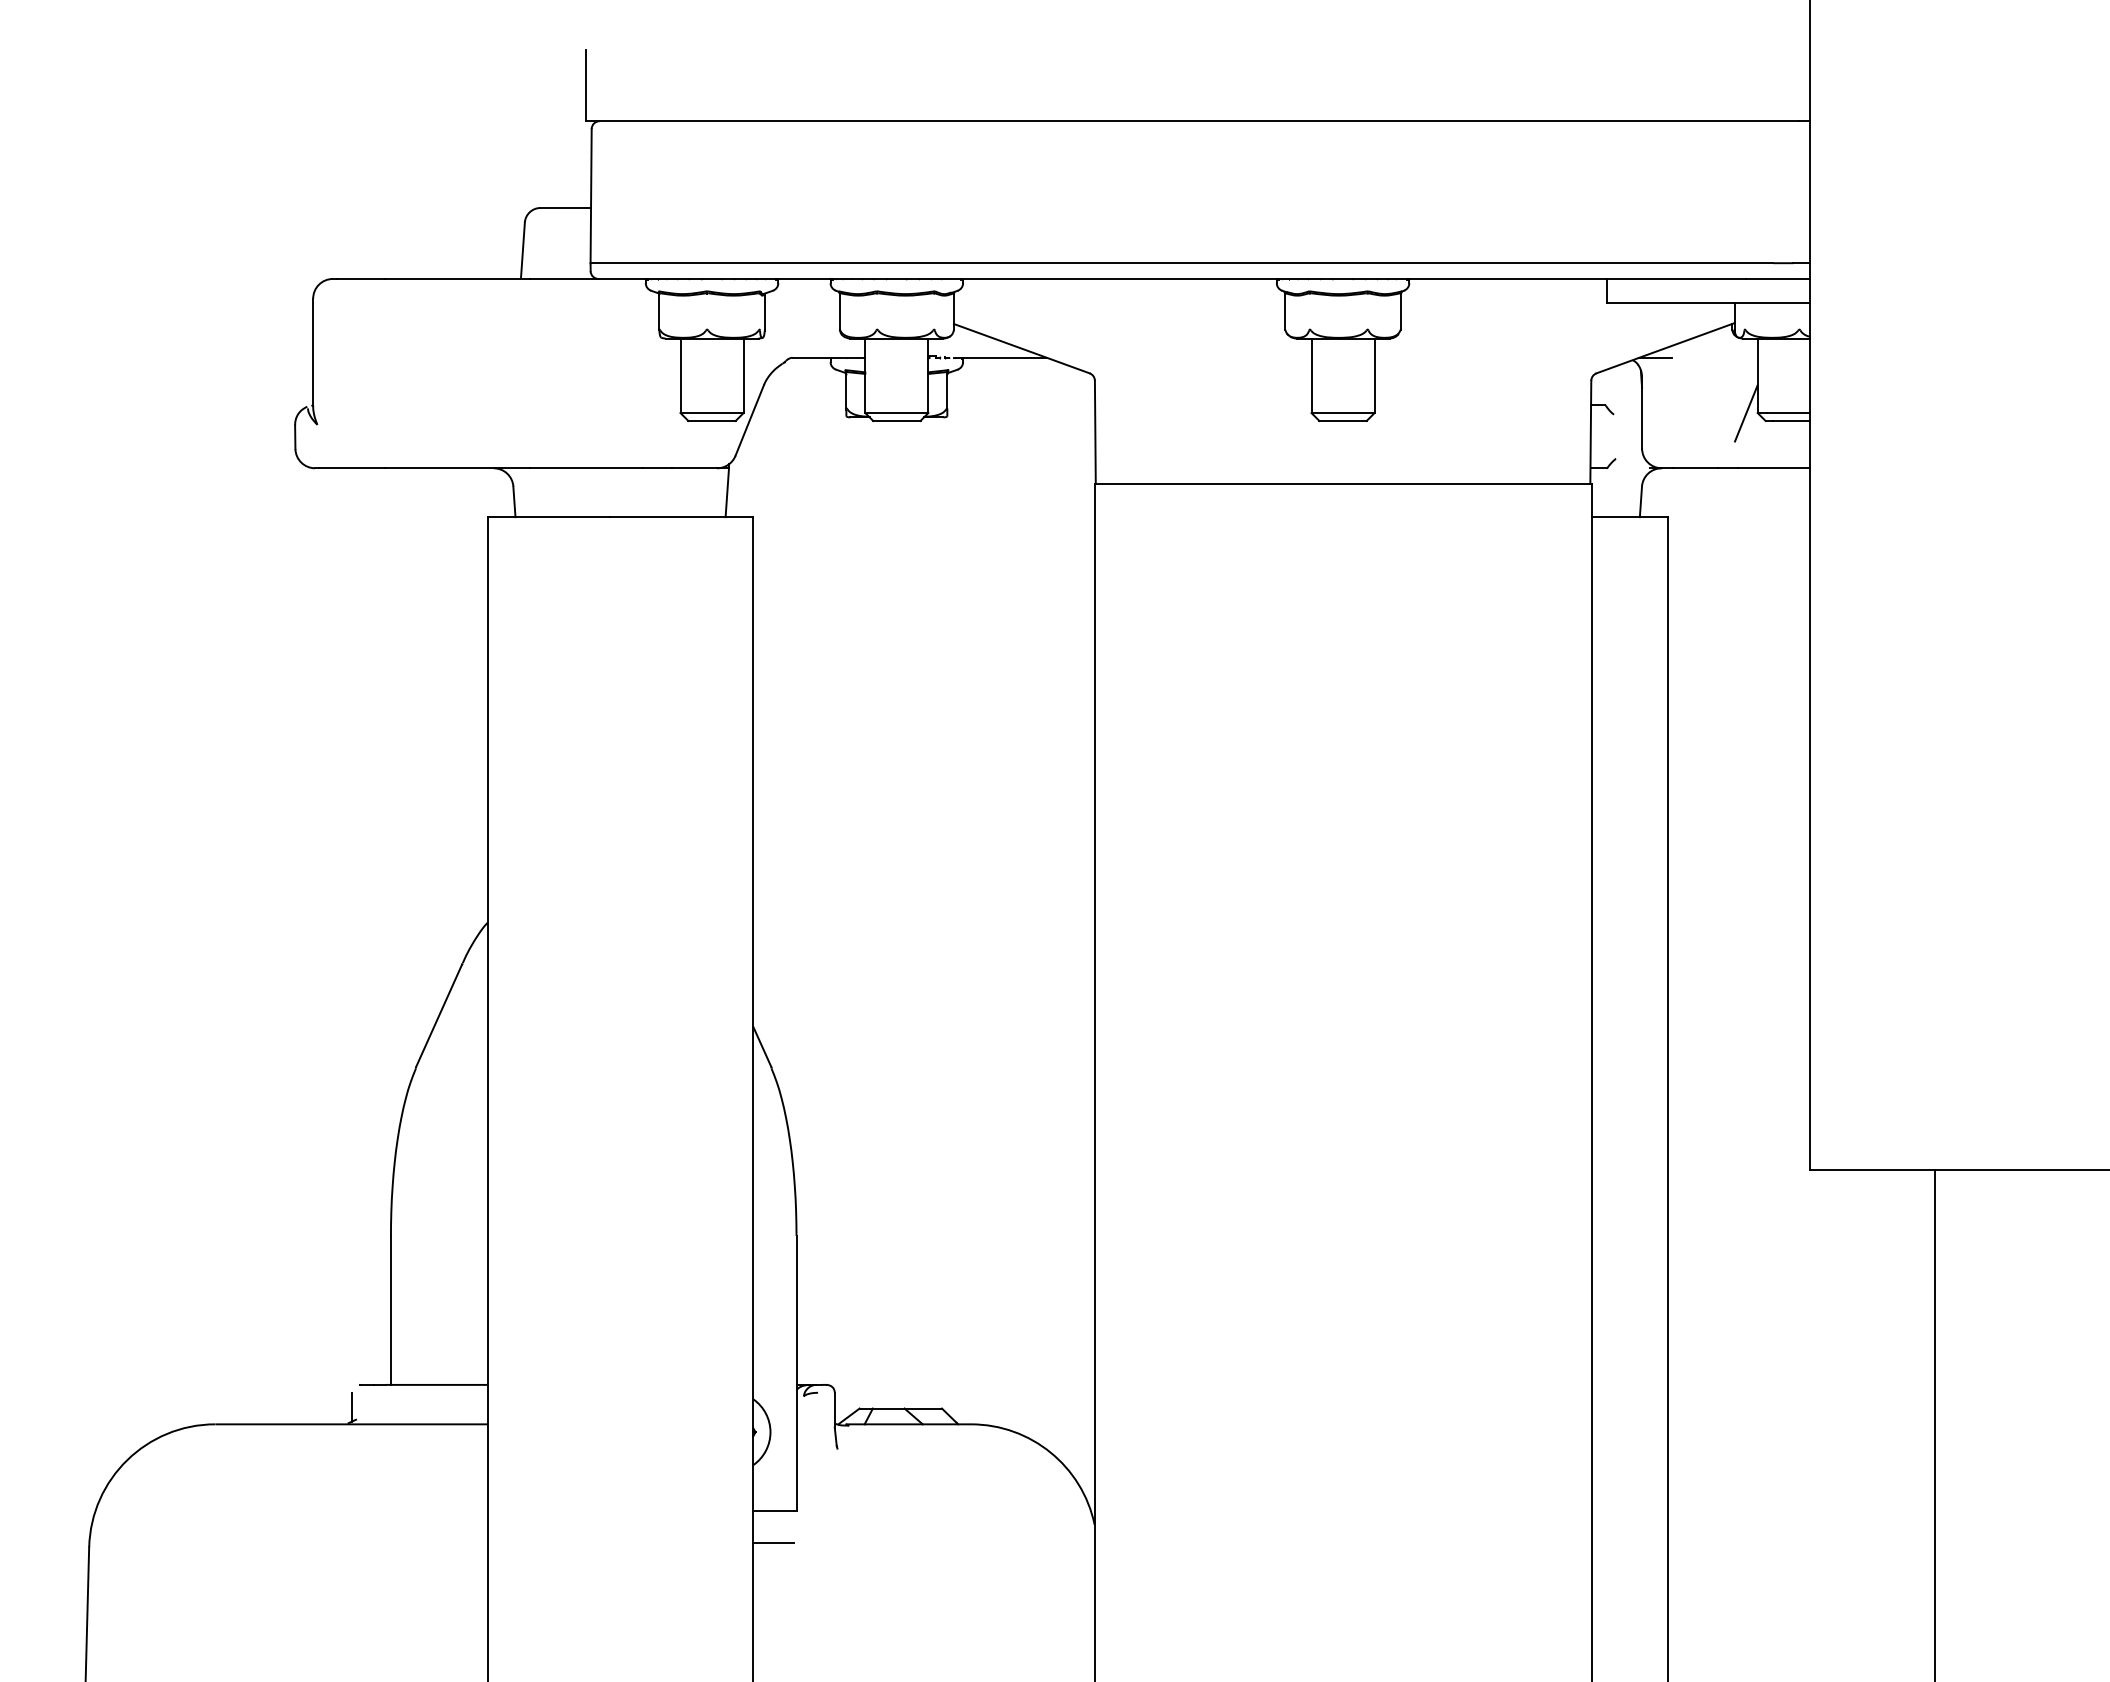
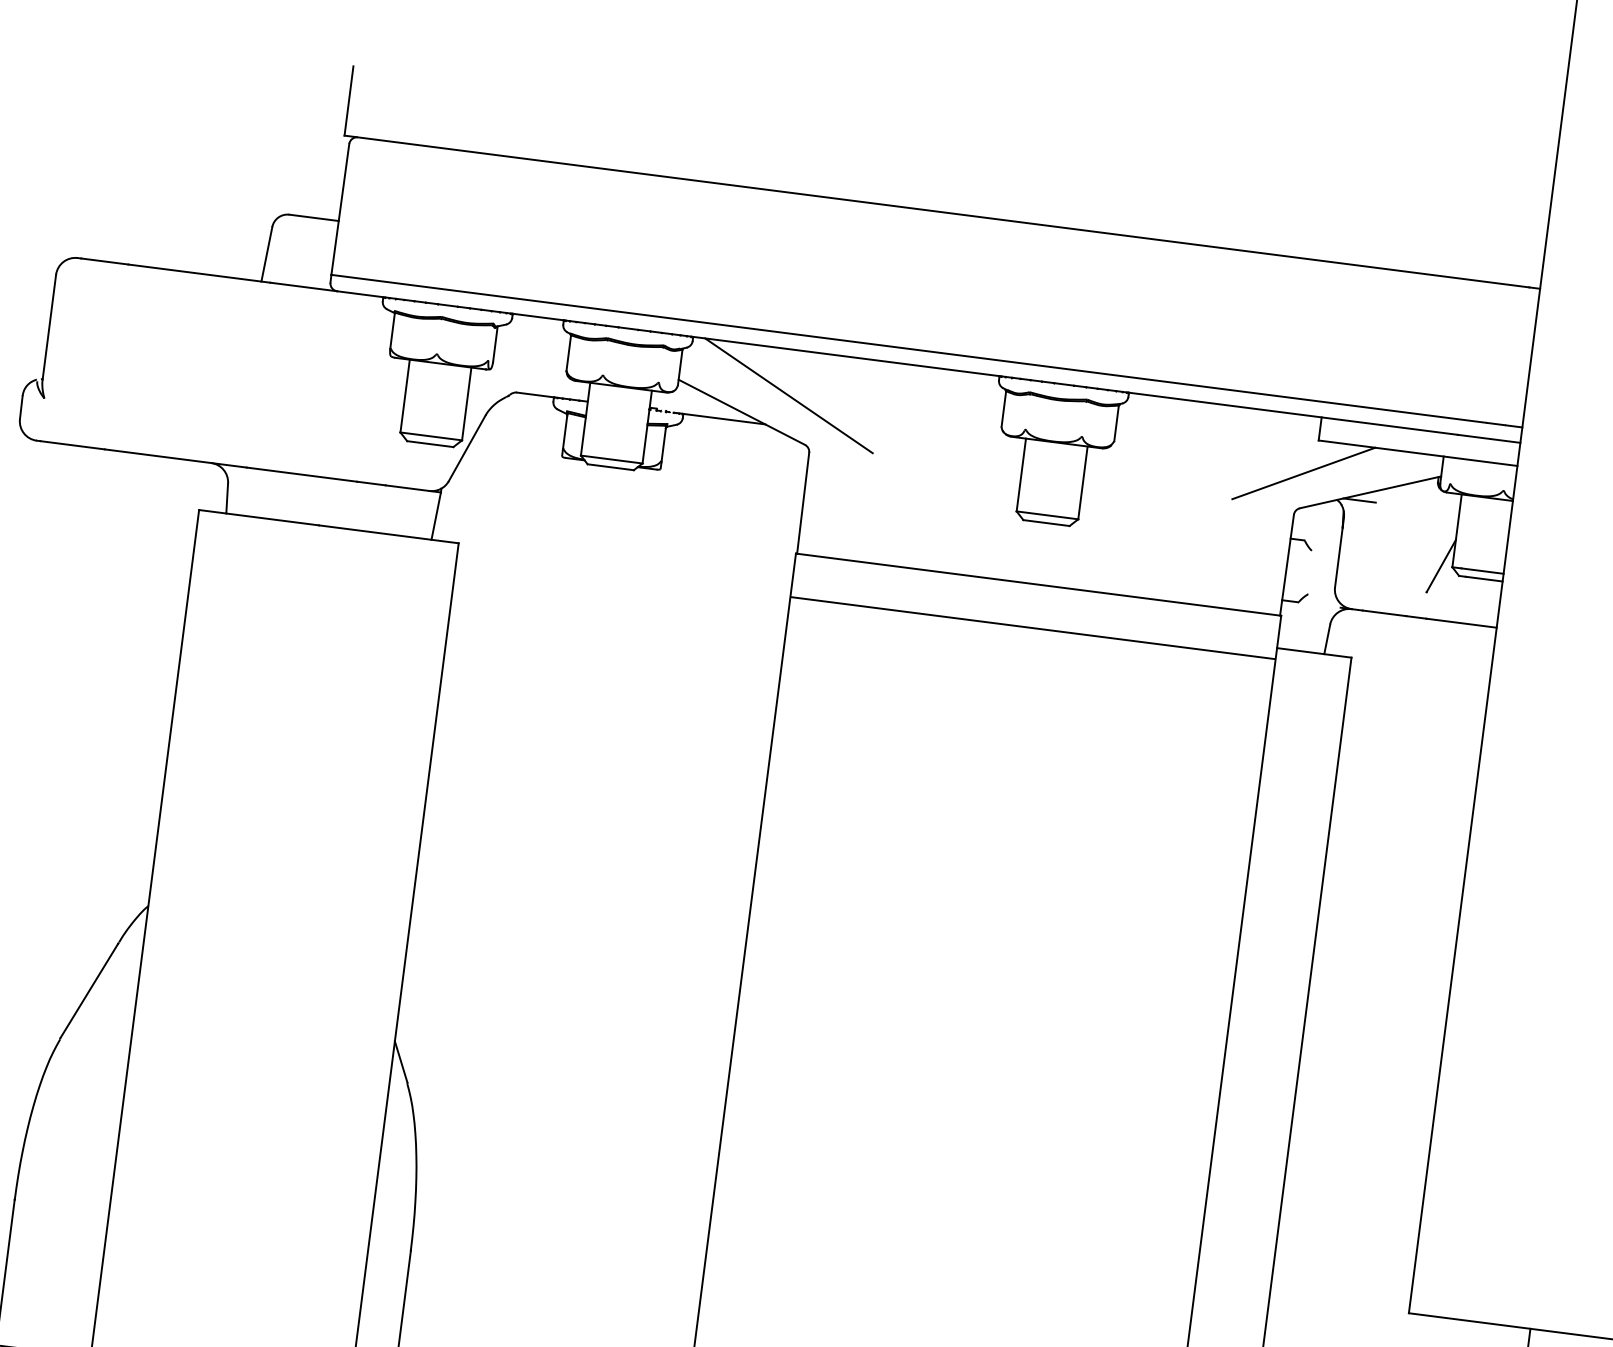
line: (1066, 325) -> (788, 395), added
line: (1595, 337) -> (1303, 473), added
line: (1343, 528) -> (1033, 628), added

